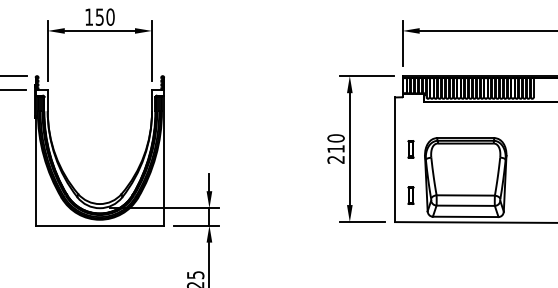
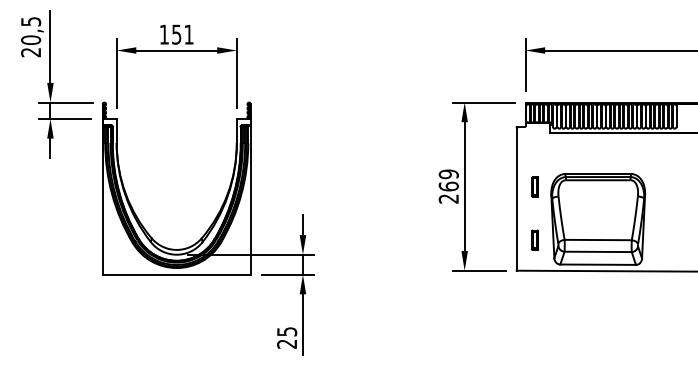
text: (110, 17) -> (188, 34), 150 -> 151
text: (335, 143) -> (448, 180), 210 -> 269

